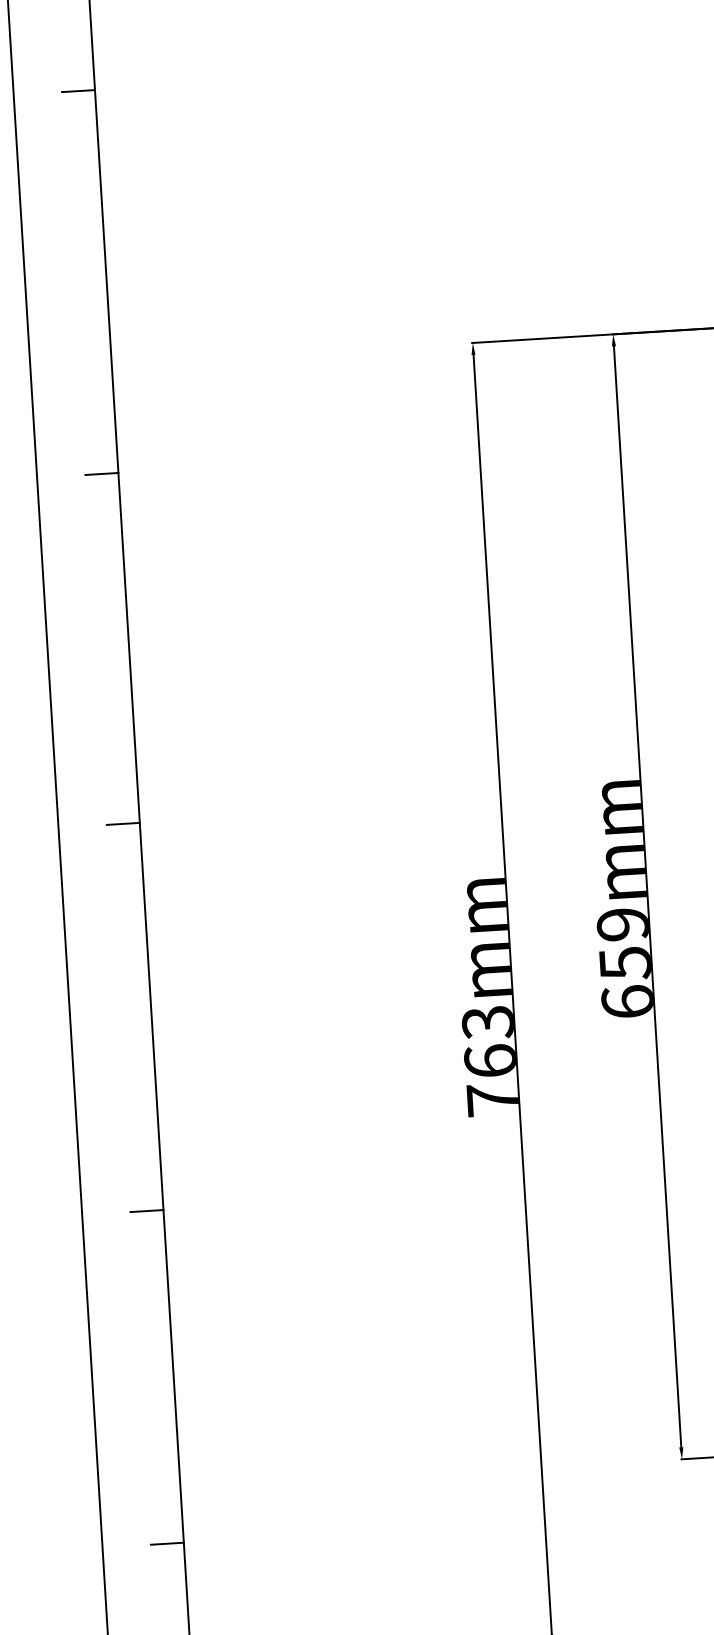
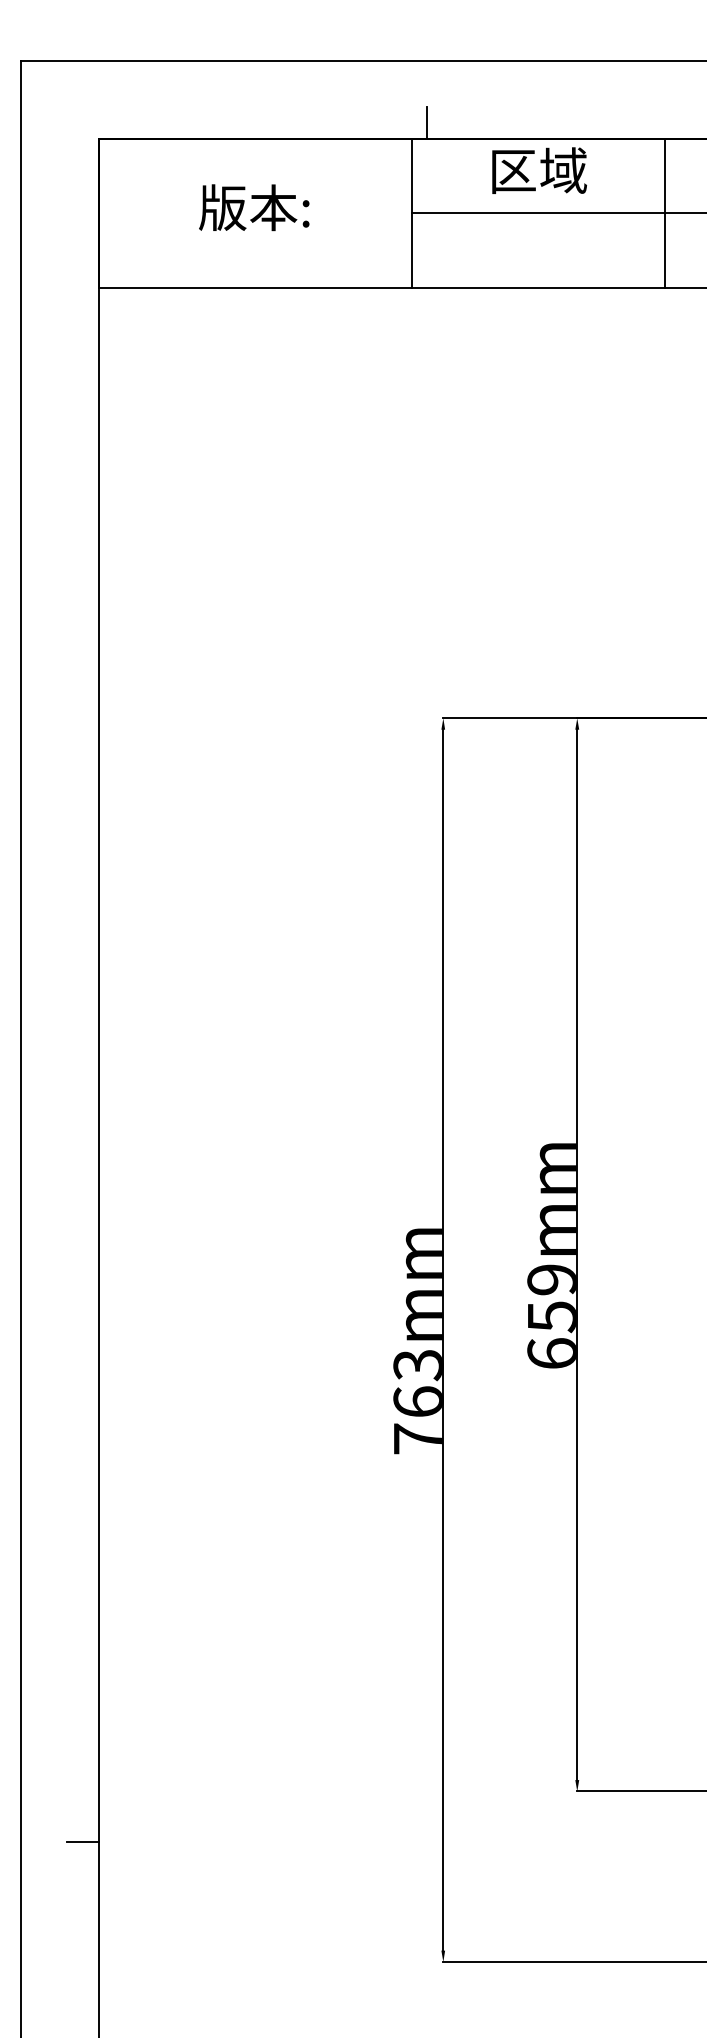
line: (77, 91) -> (82, 456), removed
line: (101, 474) -> (82, 821), removed
line: (122, 824) -> (82, 1155), removed
line: (146, 1211) -> (82, 1524), removed

